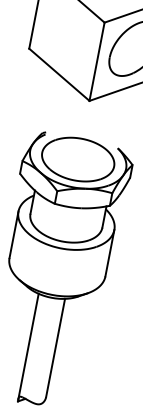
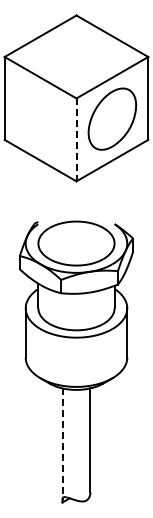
line: (96, 62) -> (76, 140), solid -> dashed
line: (28, 346) -> (62, 444), solid -> dashed

